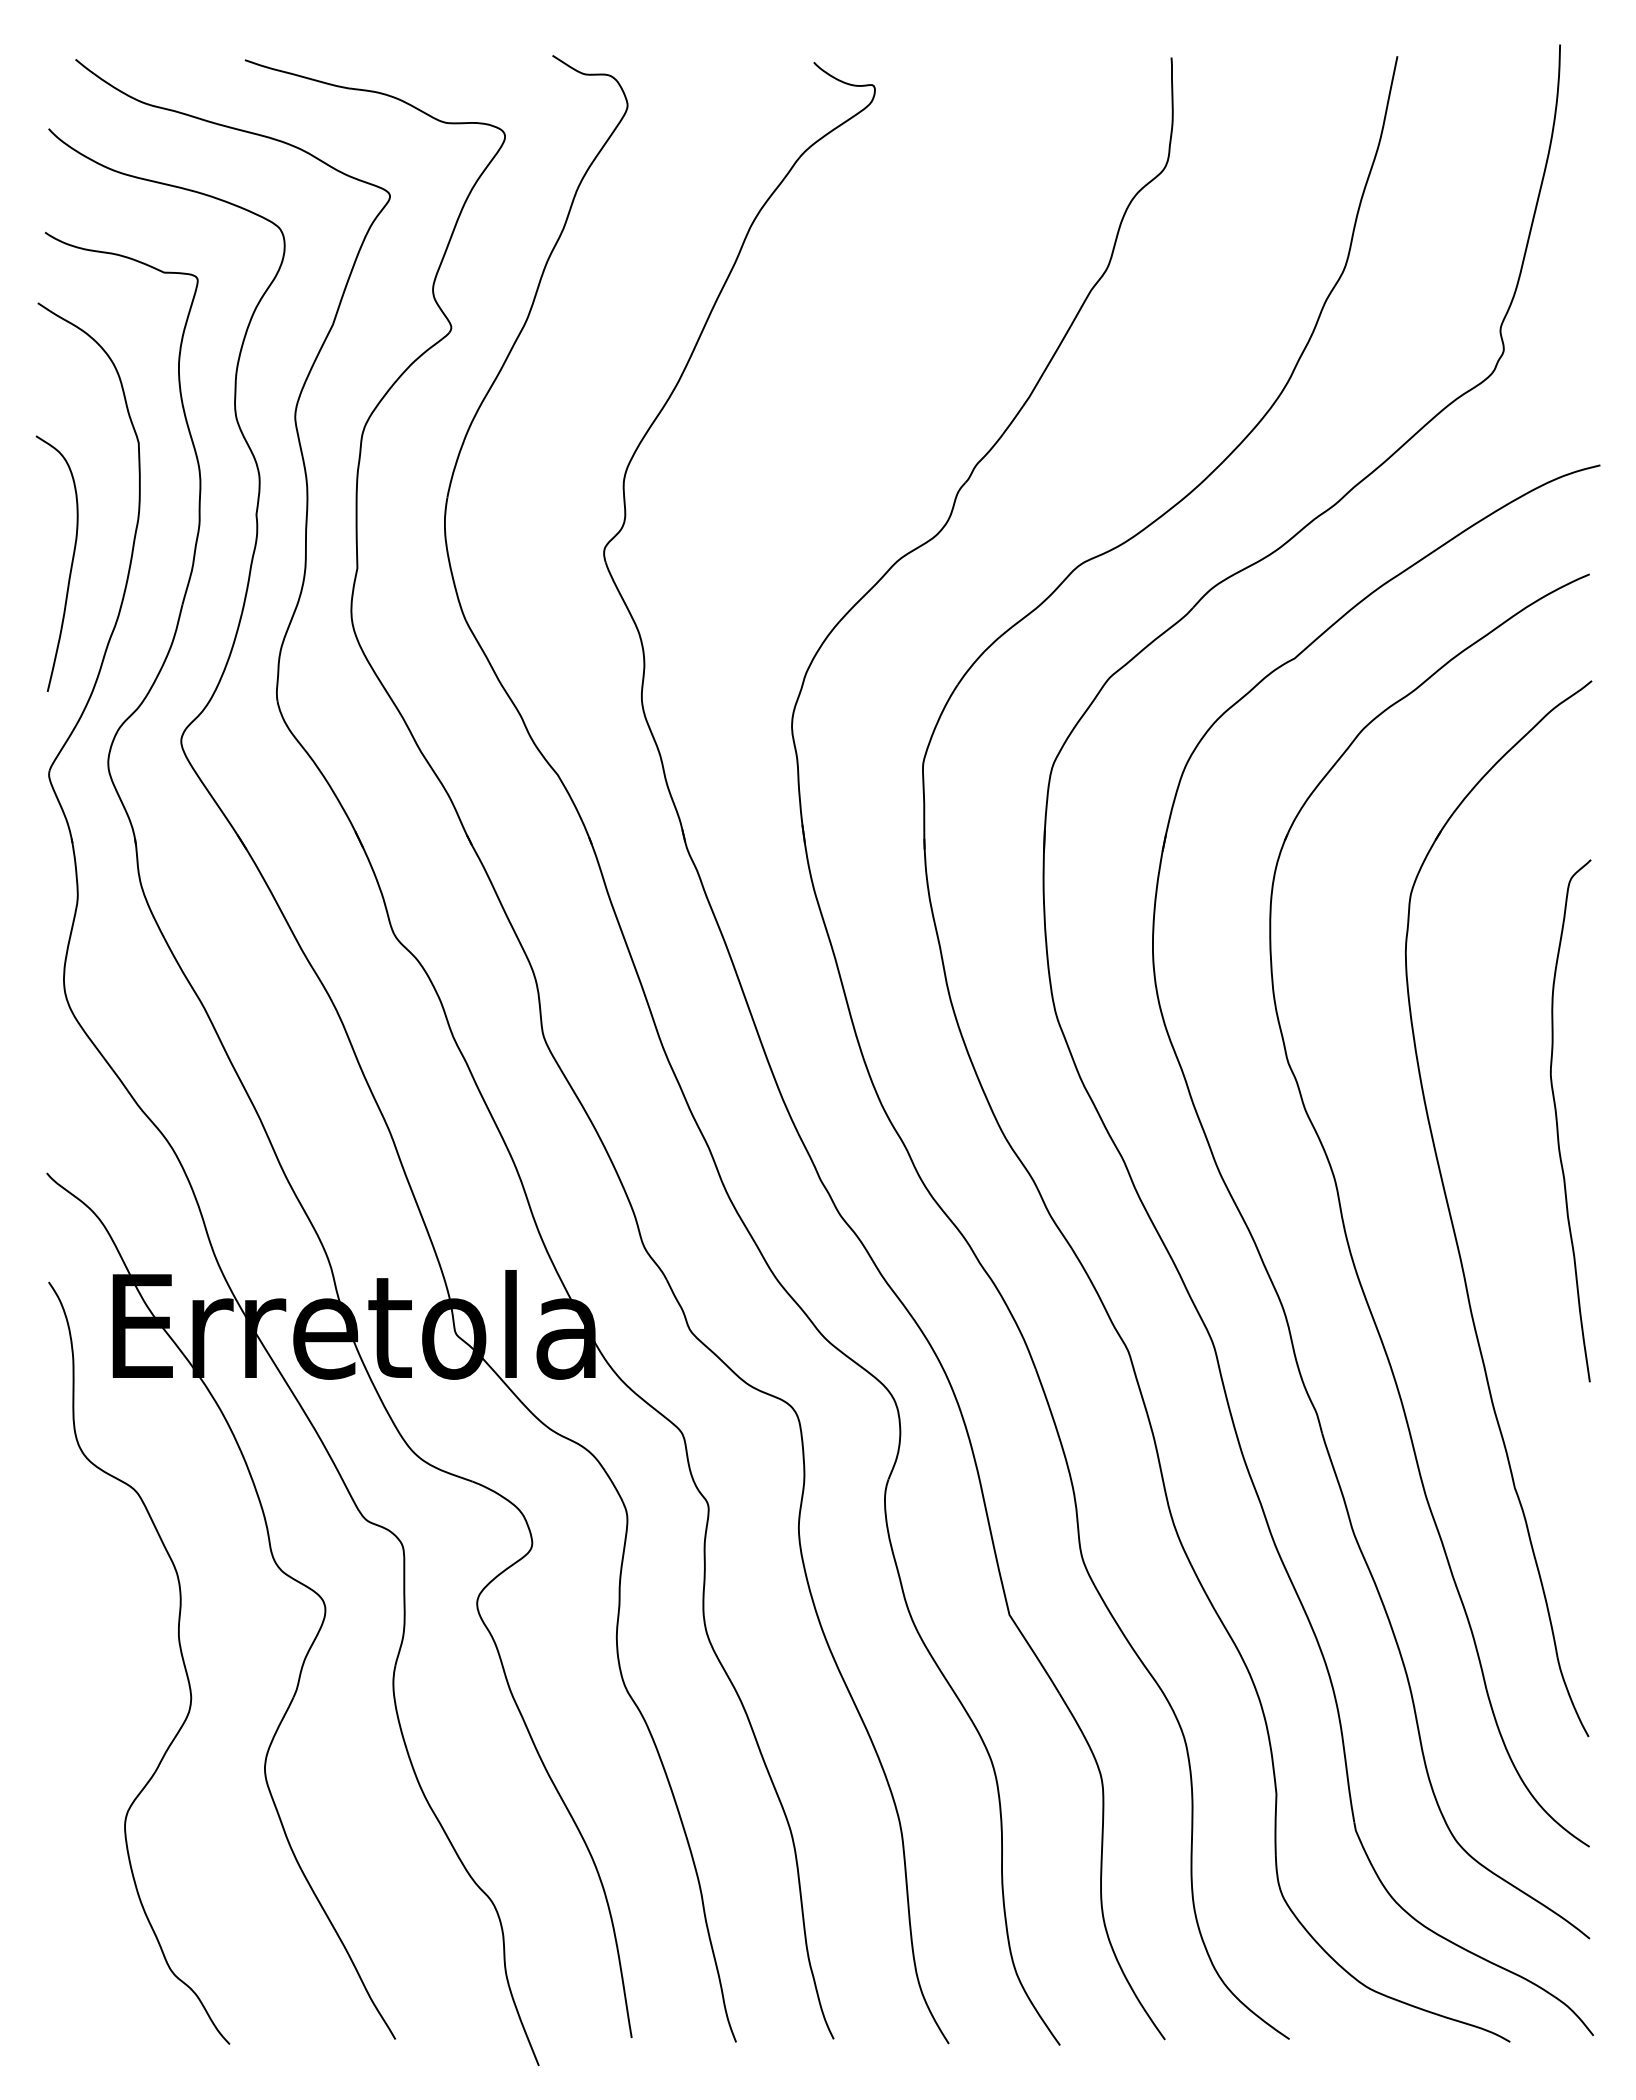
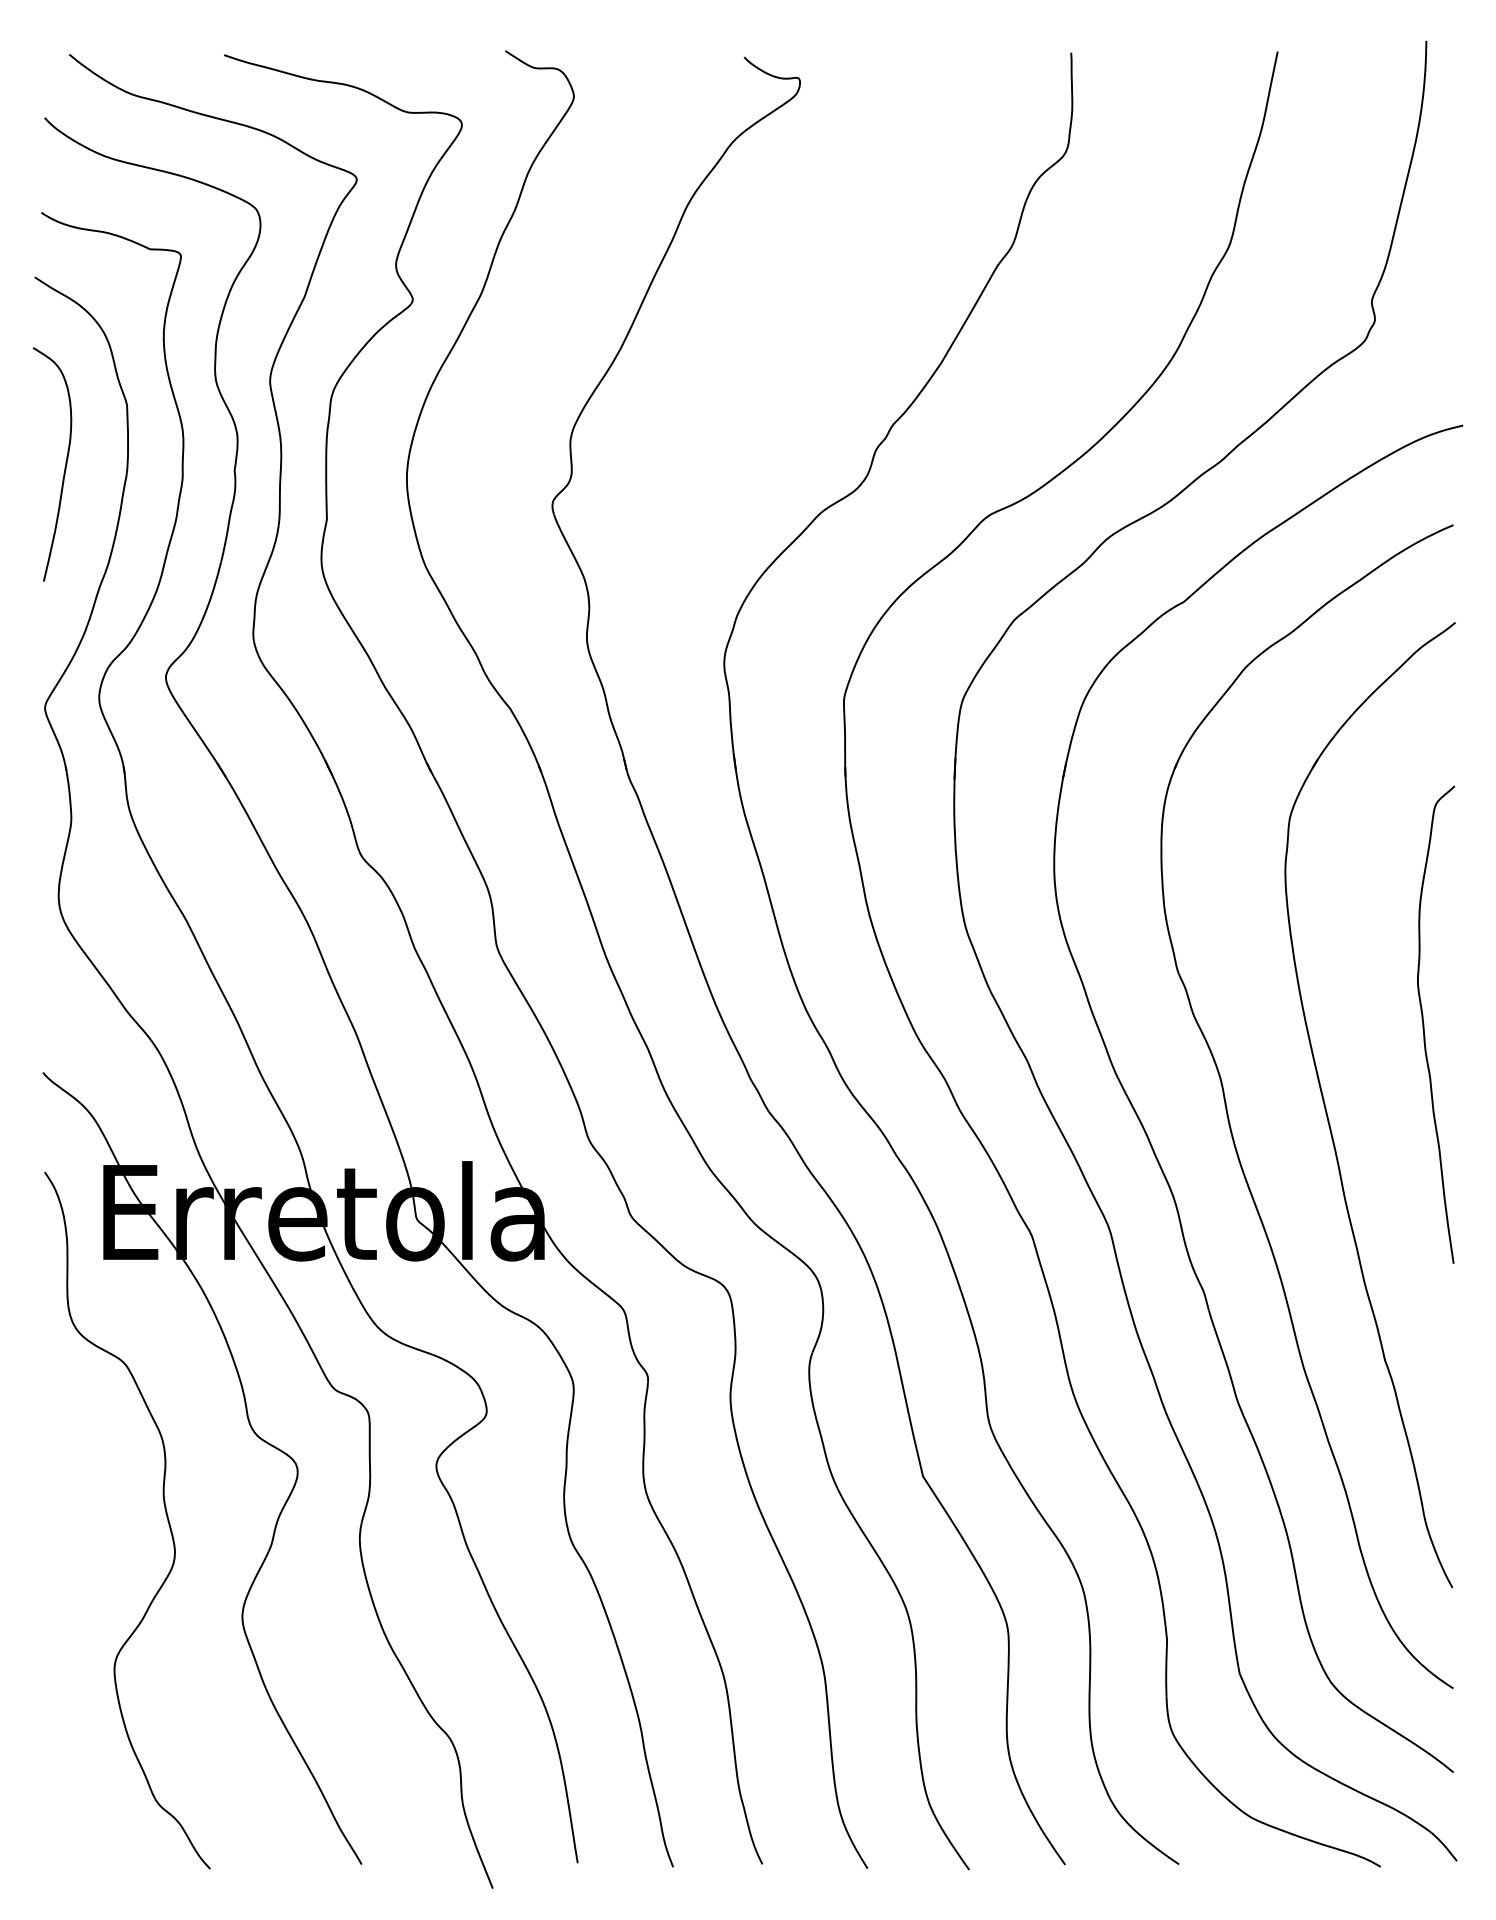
curve: (70, 567) -> (64, 467), moved

